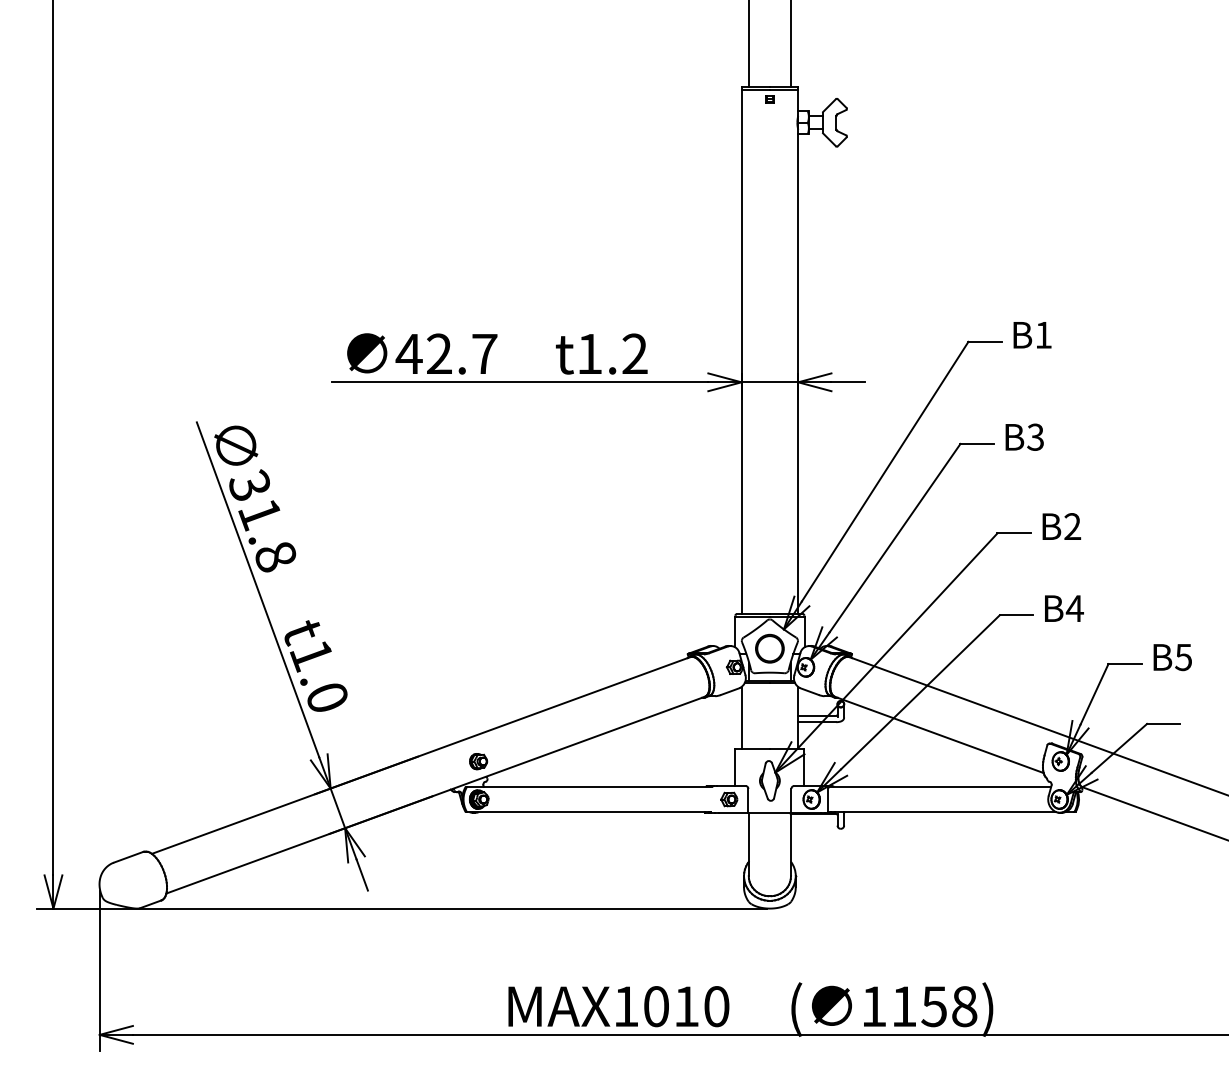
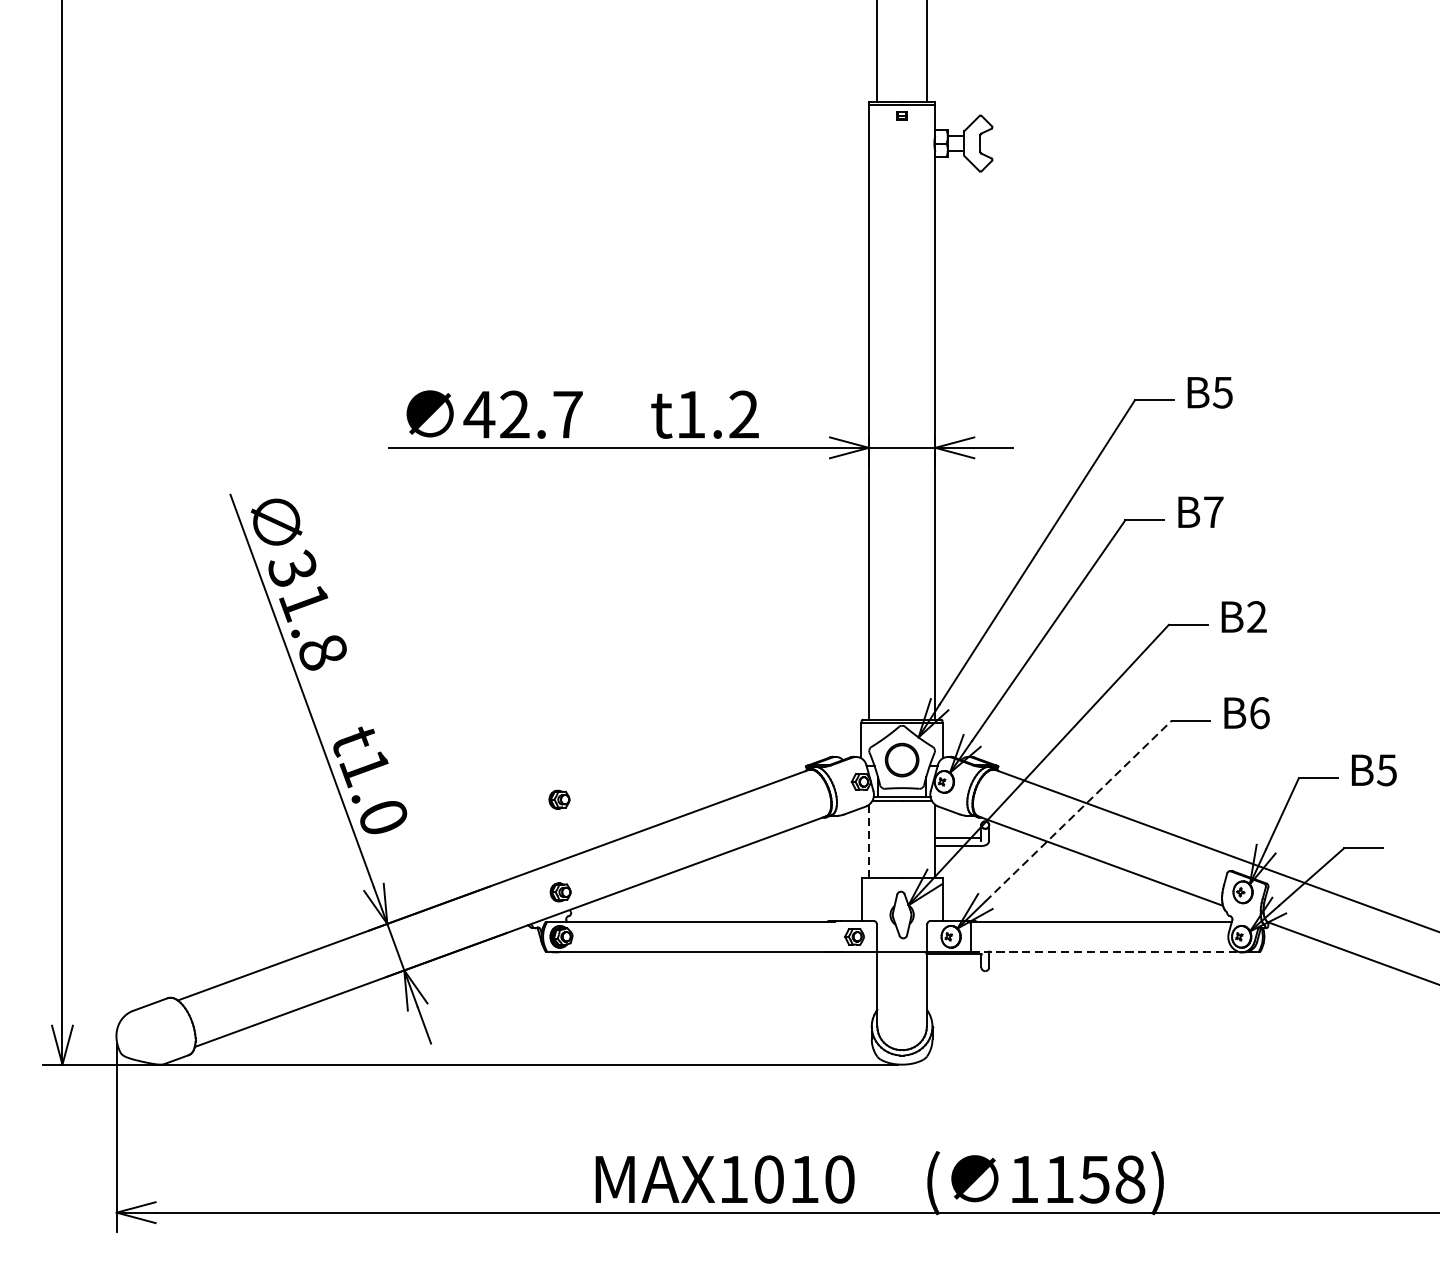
text: (1043, 335) -> (1222, 392), B1 -> B5
text: (1035, 436) -> (1213, 511), B3 -> B7
text: (1074, 608) -> (1259, 712), B4 -> B6
part: (477, 682) -> (559, 799), added
line: (920, 692) -> (1078, 811), solid -> dashed
line: (741, 718) -> (868, 841), solid -> dashed
line: (942, 812) -> (1104, 952), solid -> dashed

